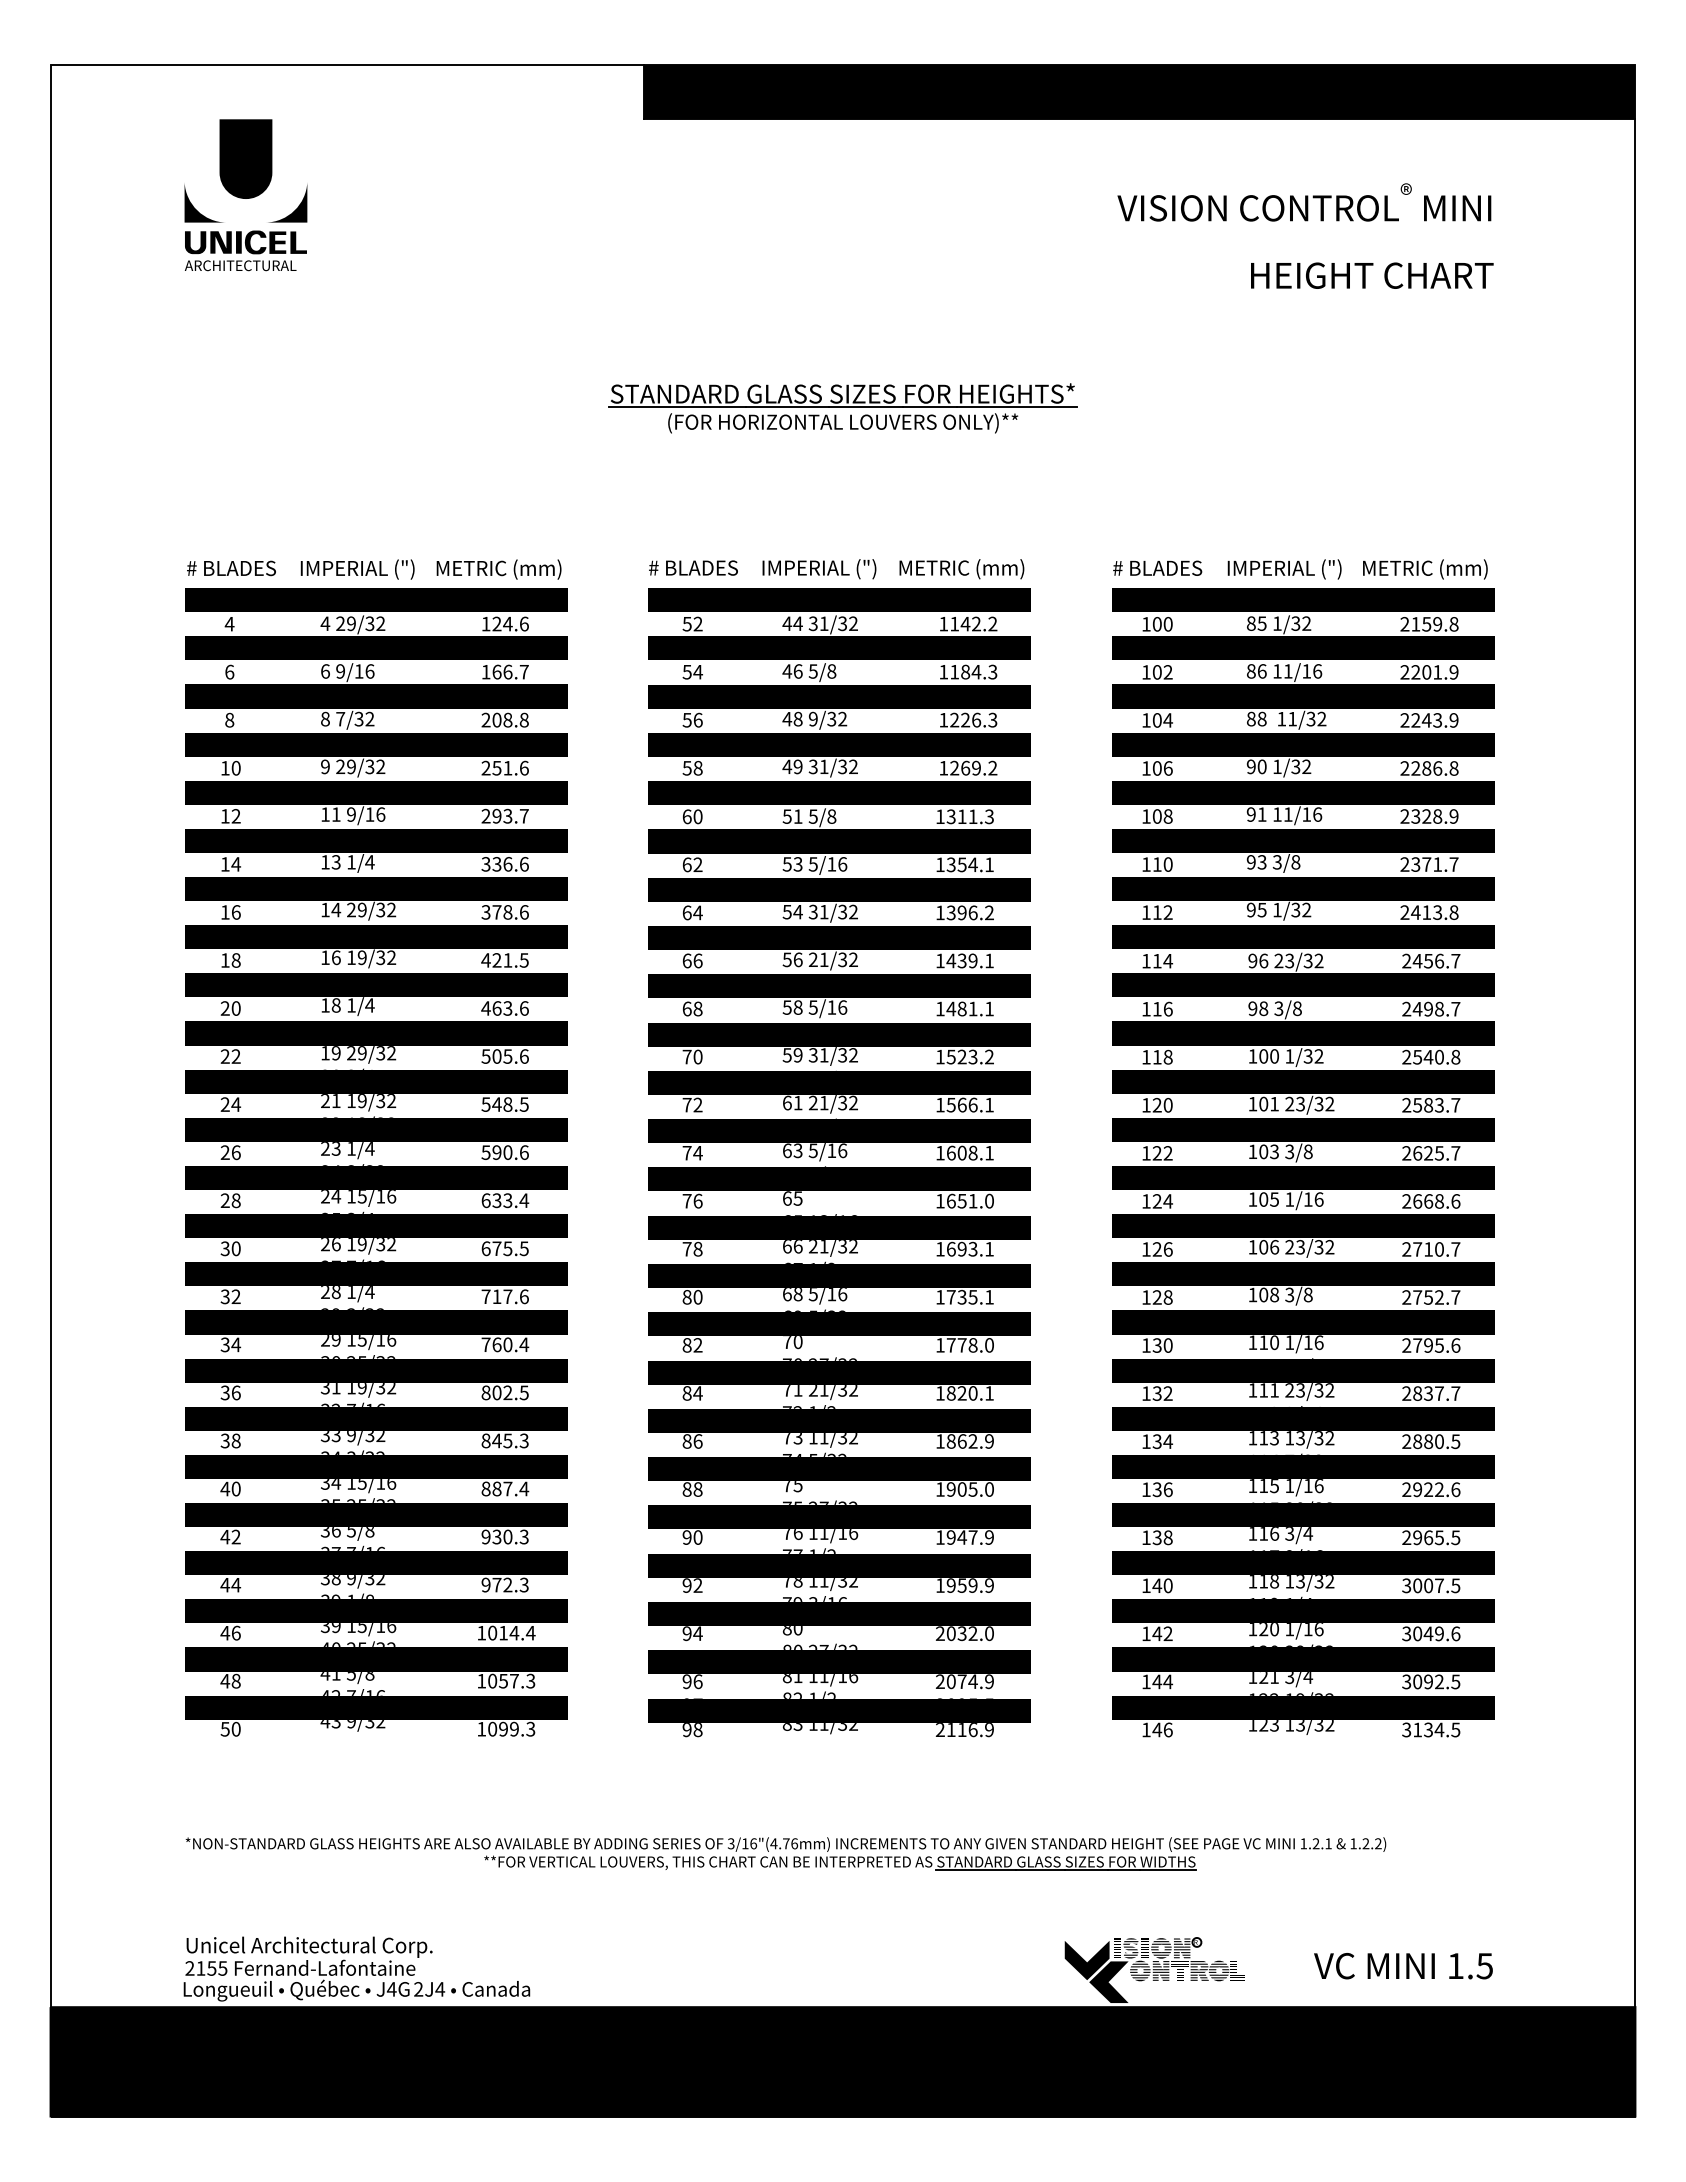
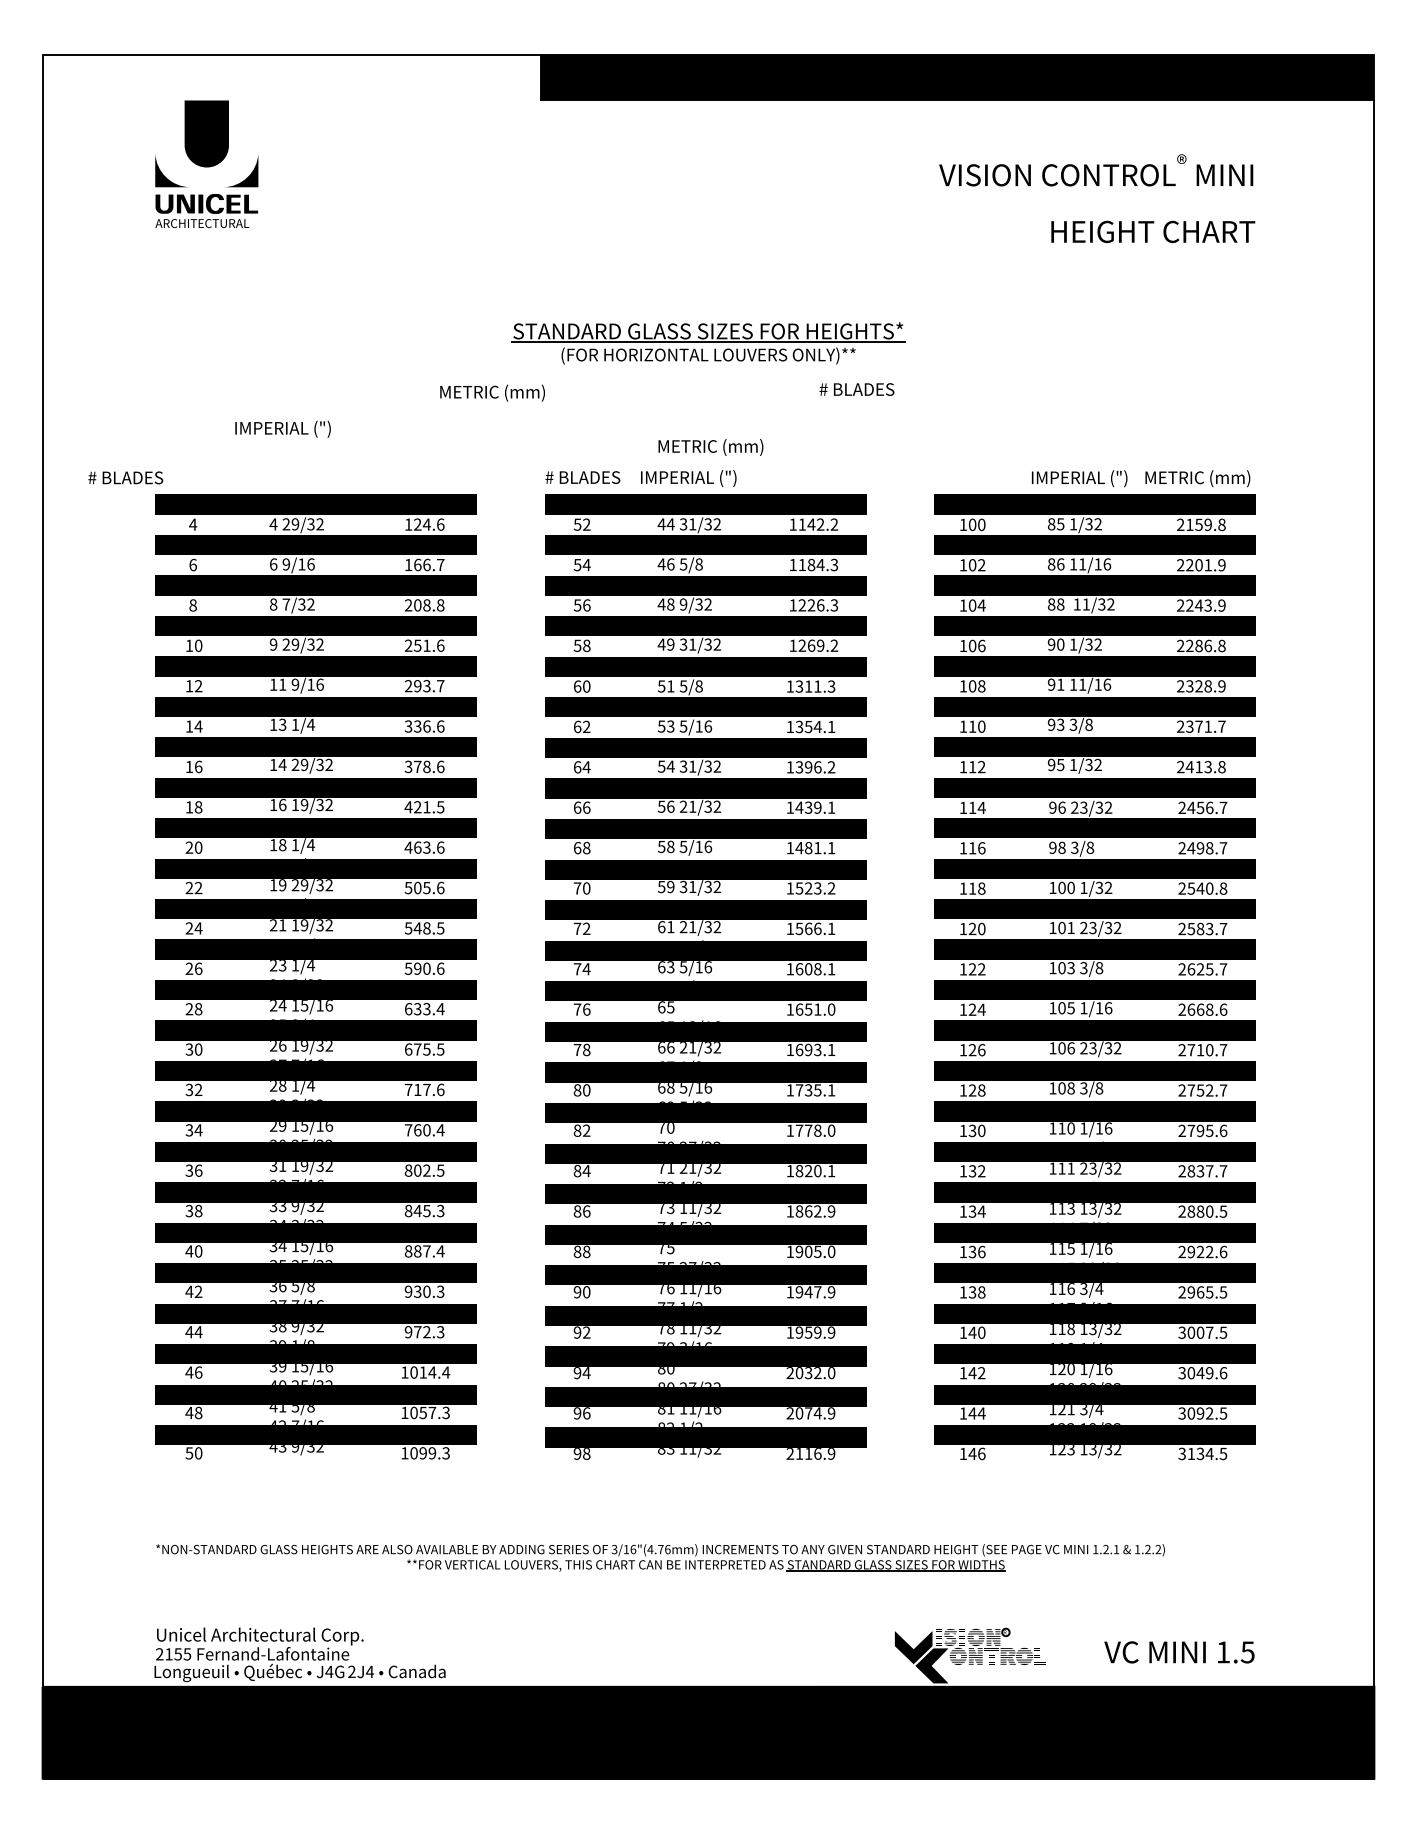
text: (1157, 567) -> (856, 388), moved
text: (231, 568) -> (125, 477), moved
text: (357, 569) -> (282, 429), moved
text: (498, 569) -> (492, 393), moved
text: (961, 569) -> (710, 447), moved

